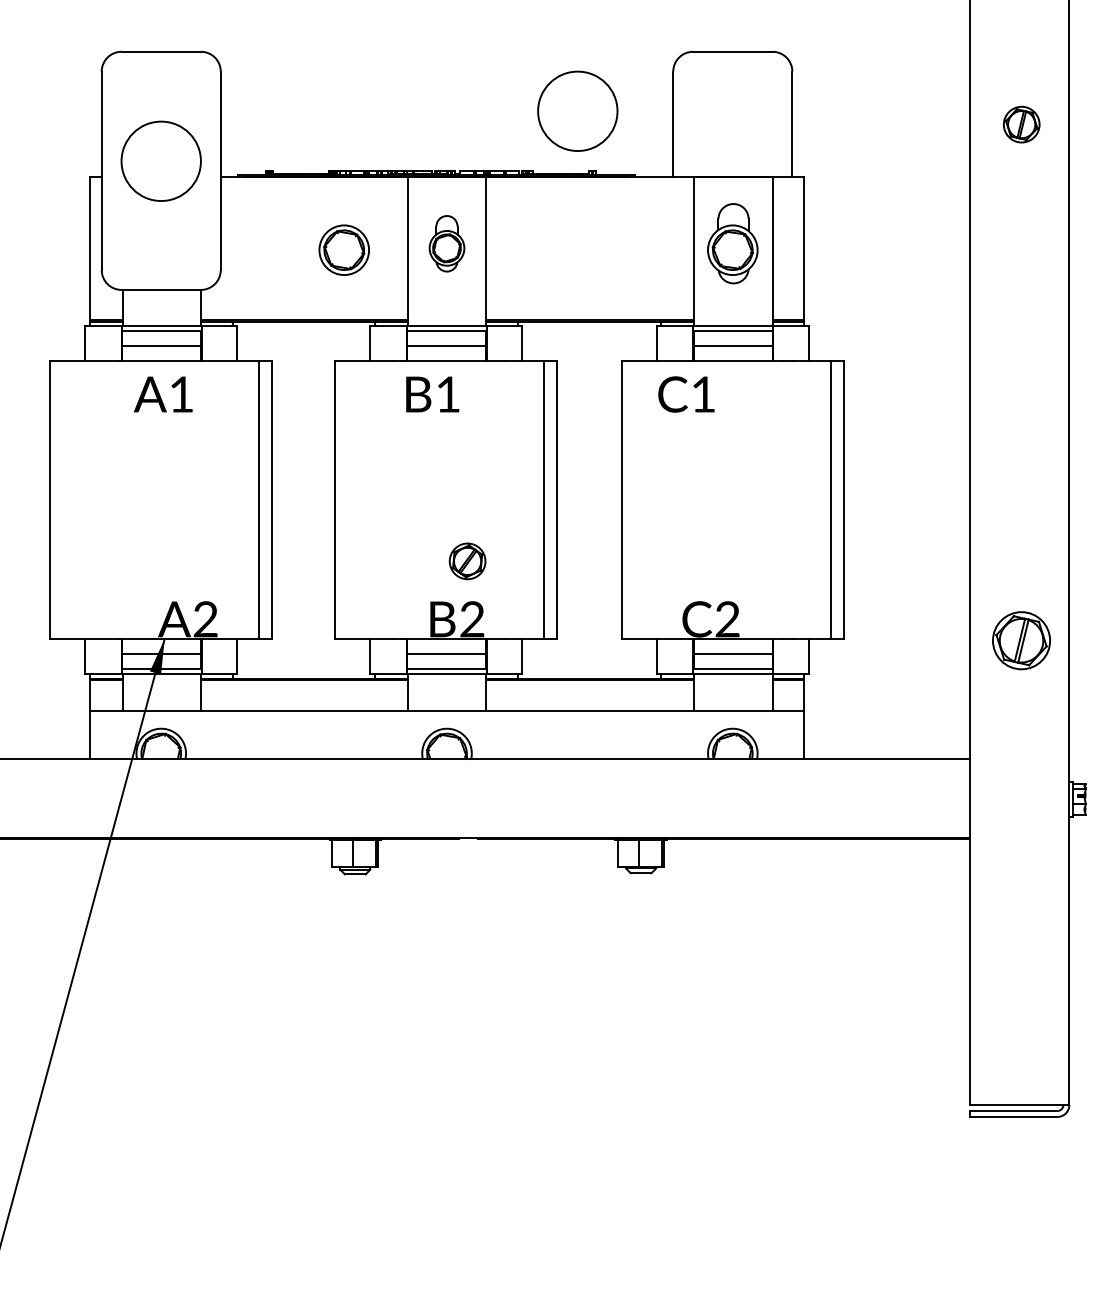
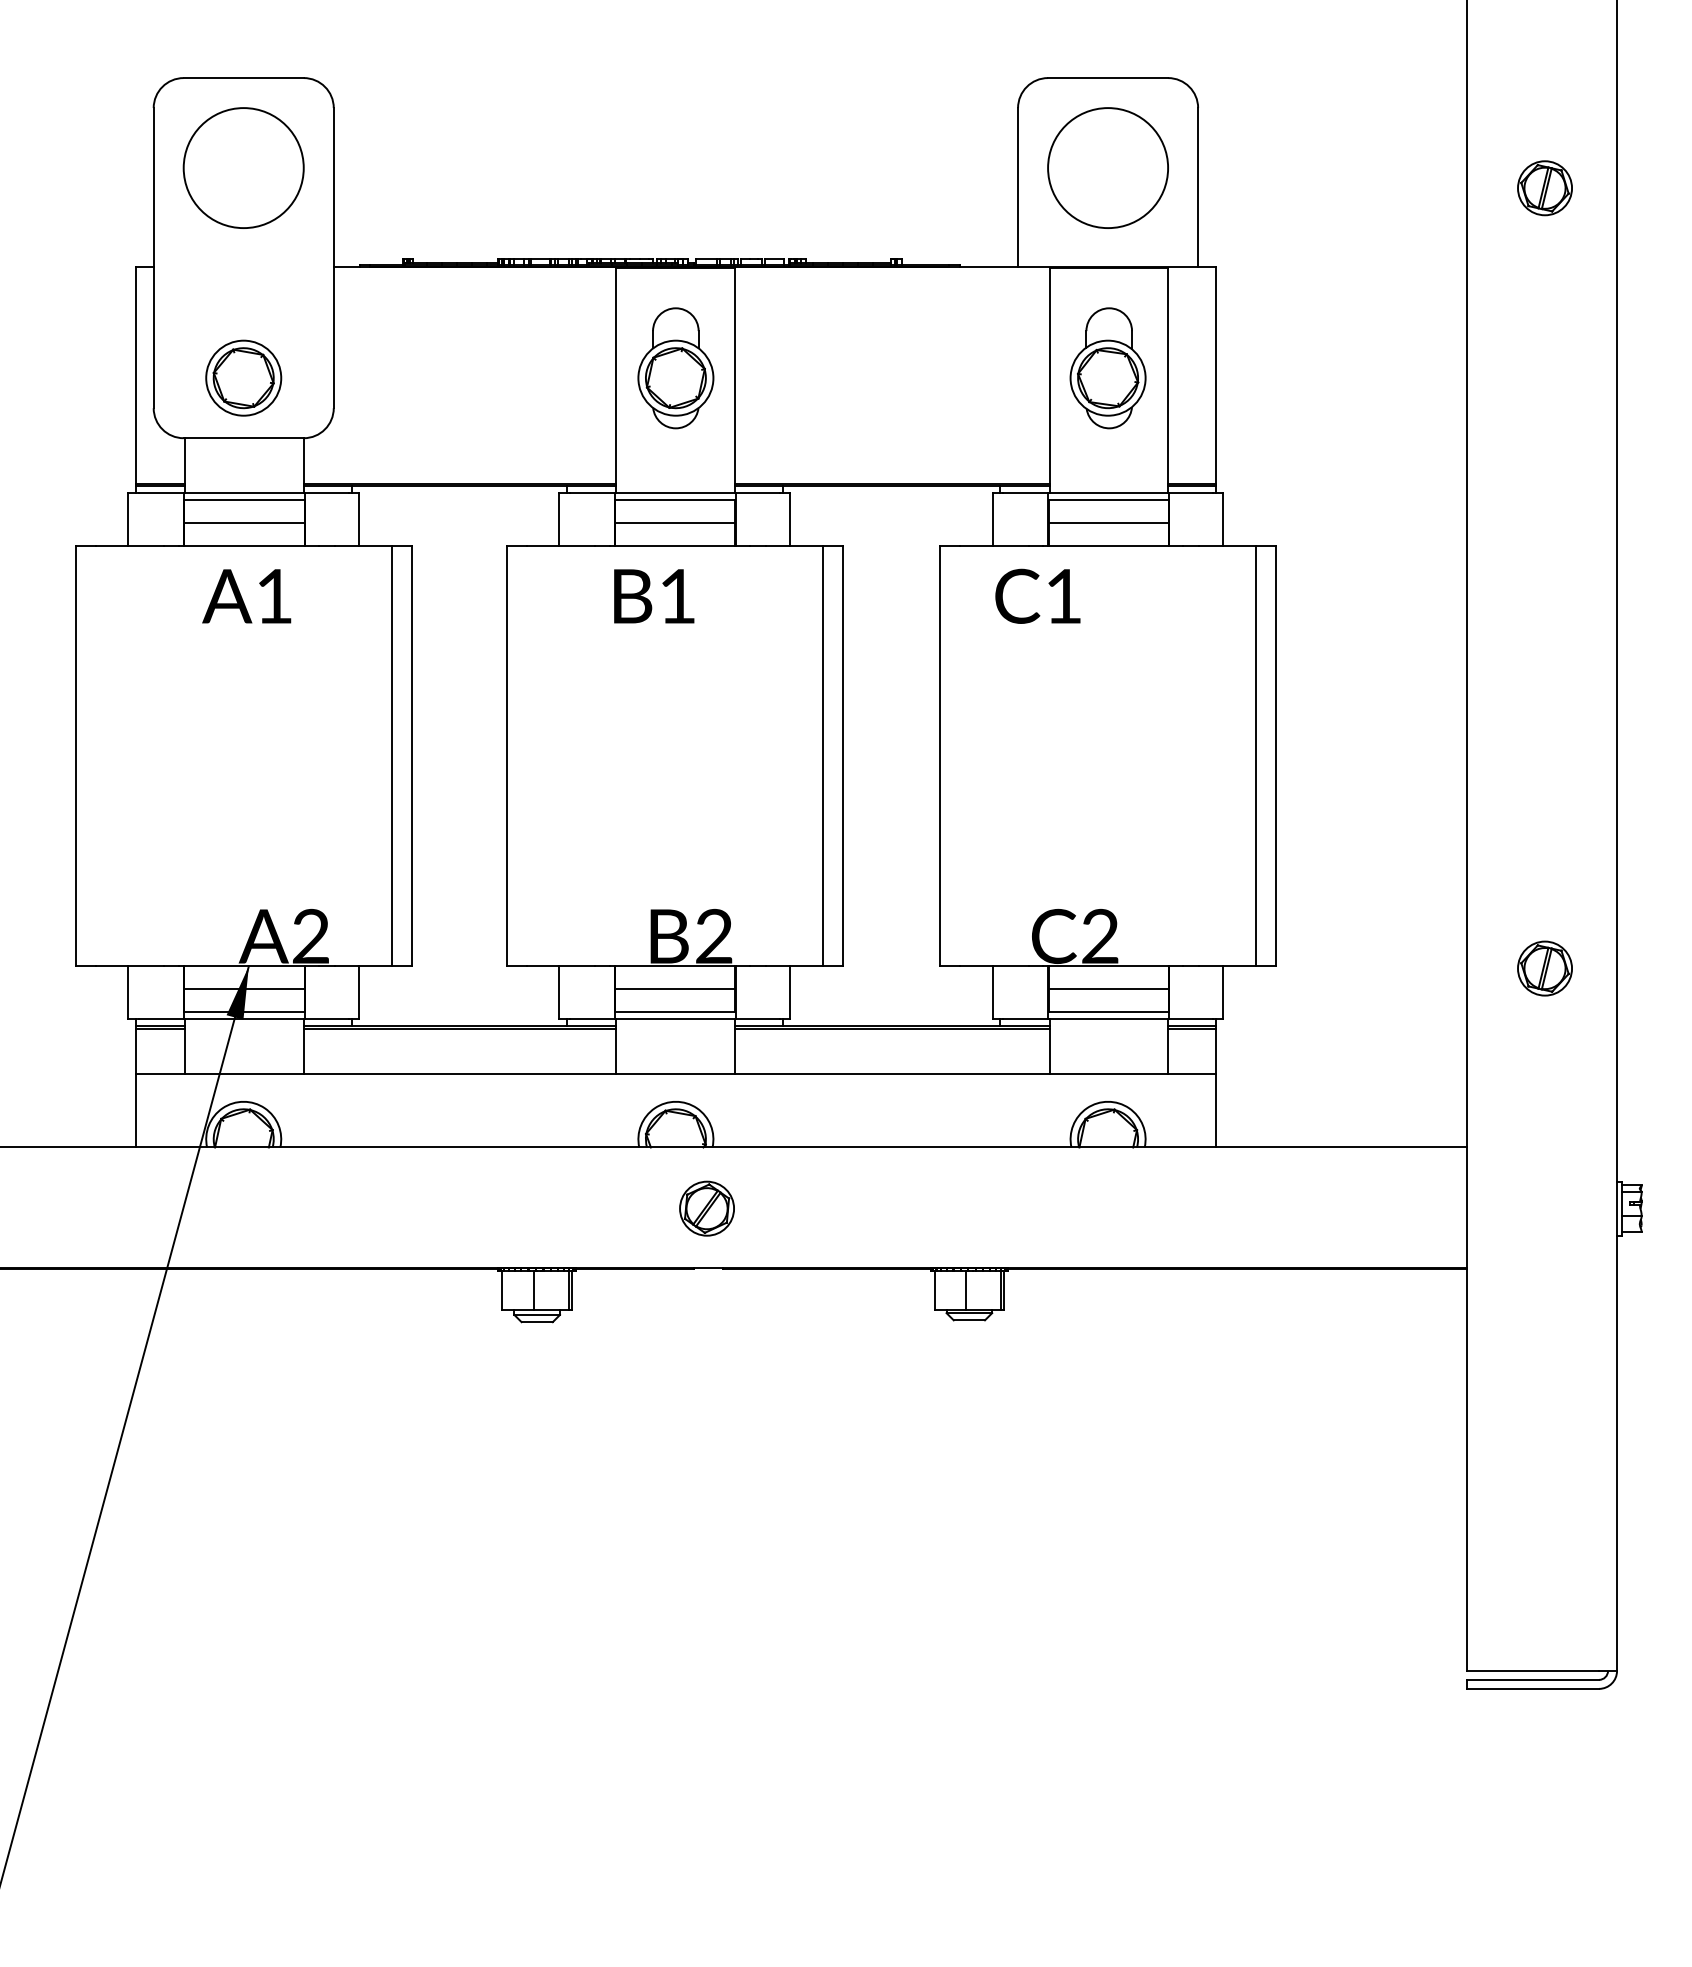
circle: (577, 110) -> (1107, 166), moved
circle: (160, 160) -> (242, 166), moved
part: (446, 243) -> (675, 367), size x1.43
part: (343, 249) -> (242, 377), moved
part: (467, 561) -> (706, 1208), moved
part: (1021, 640) -> (1544, 968), size x0.62

